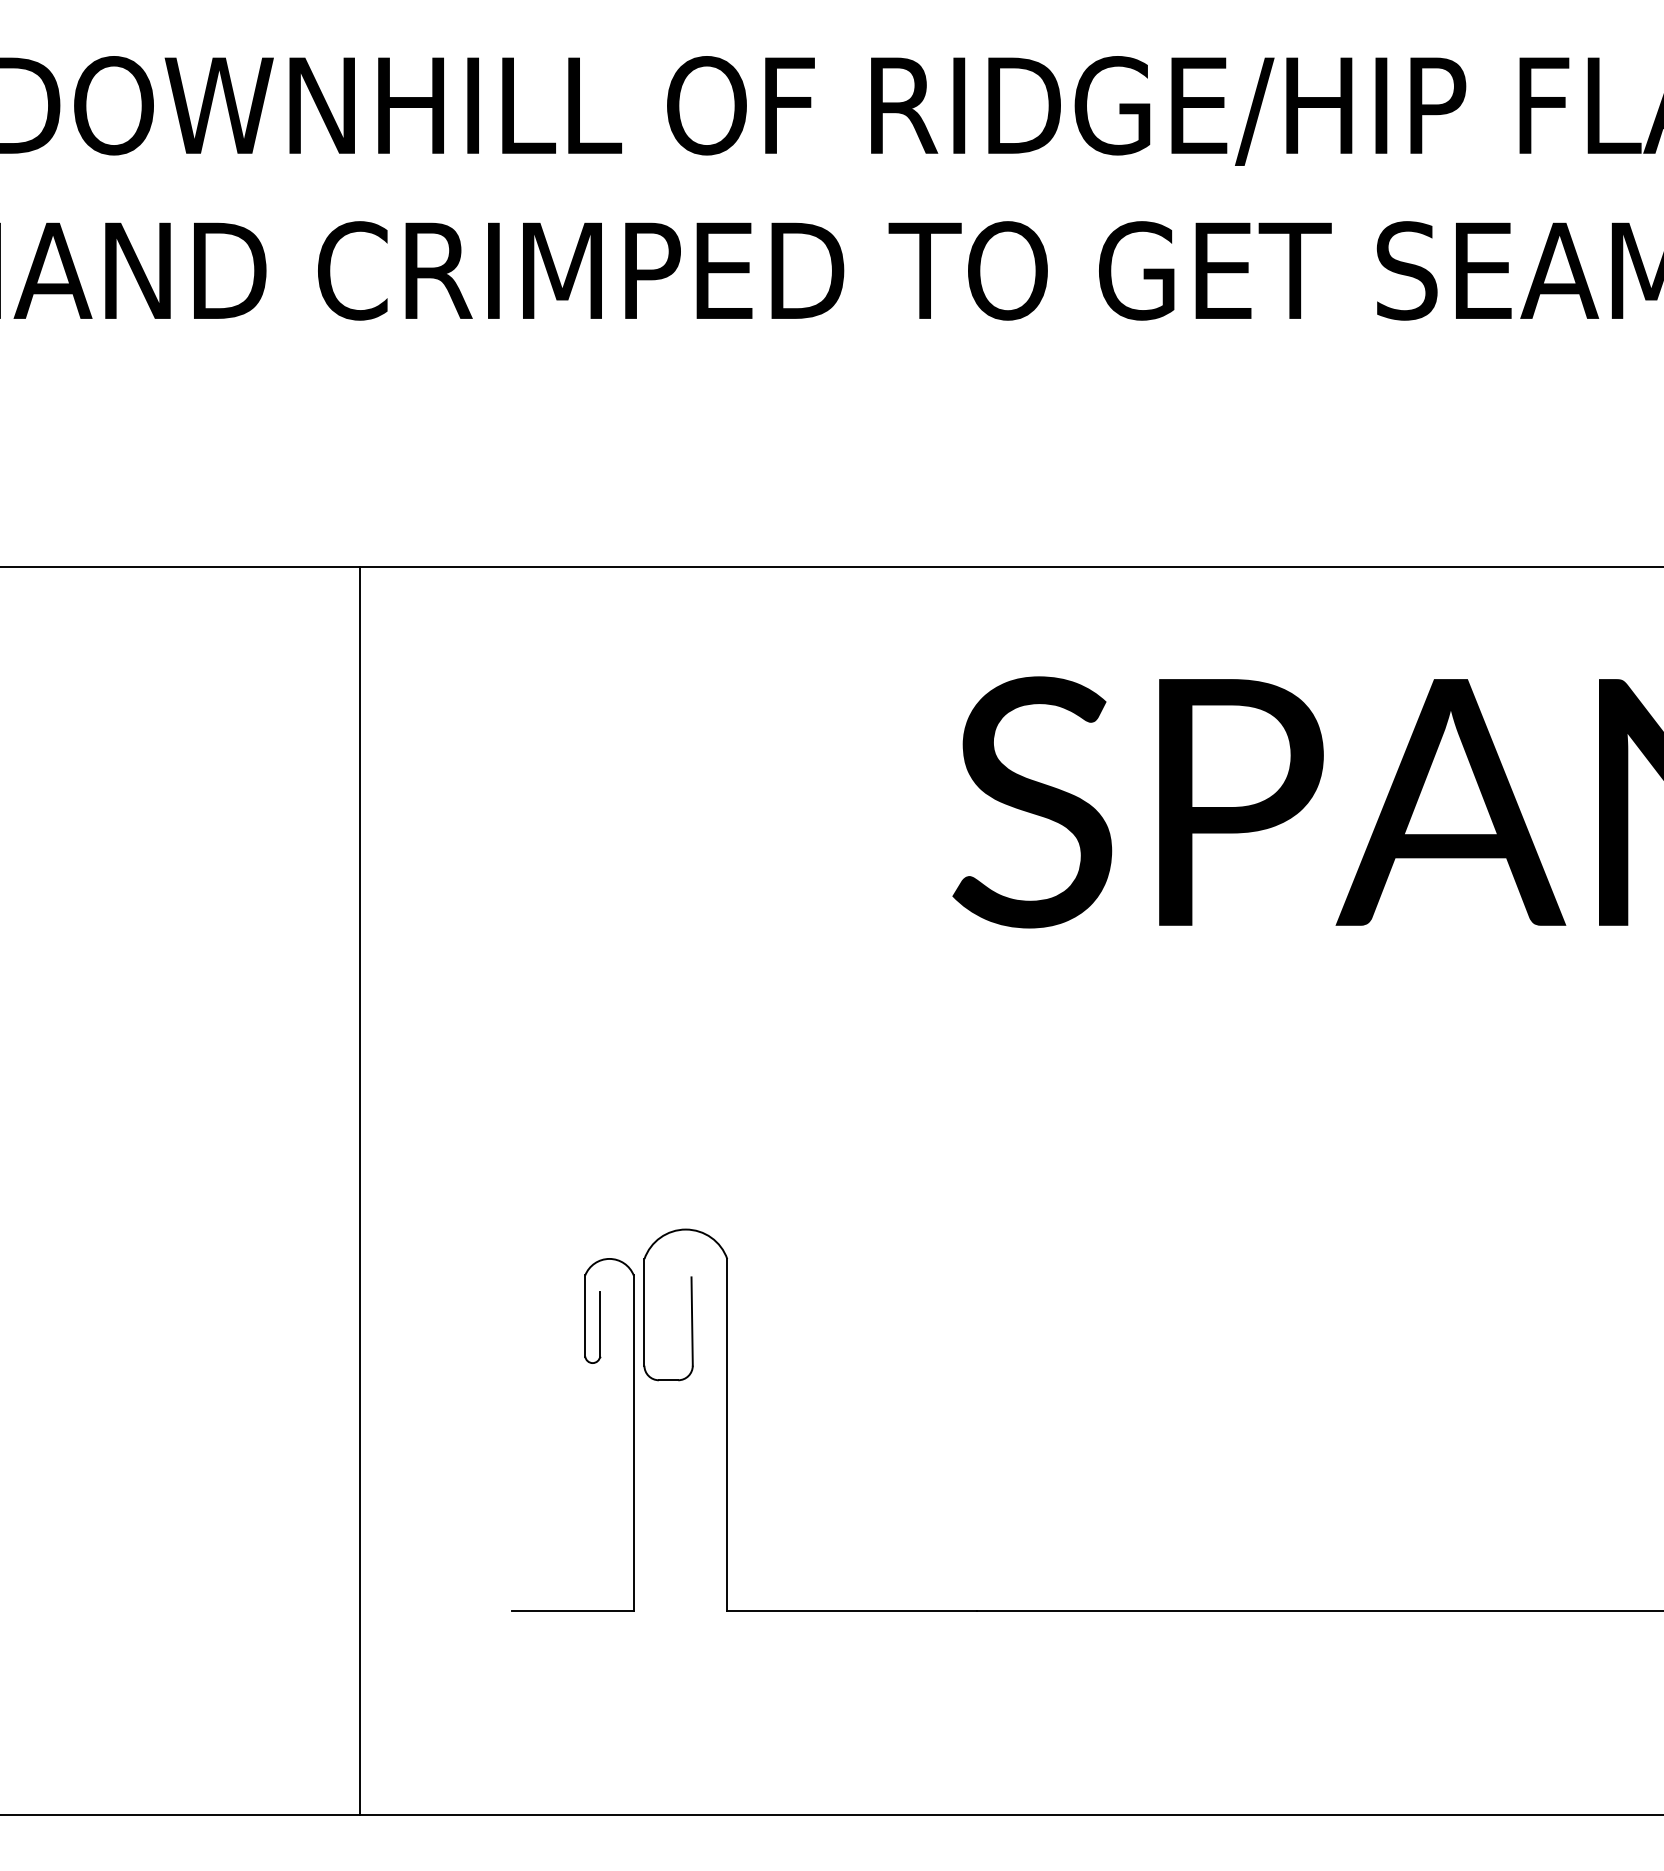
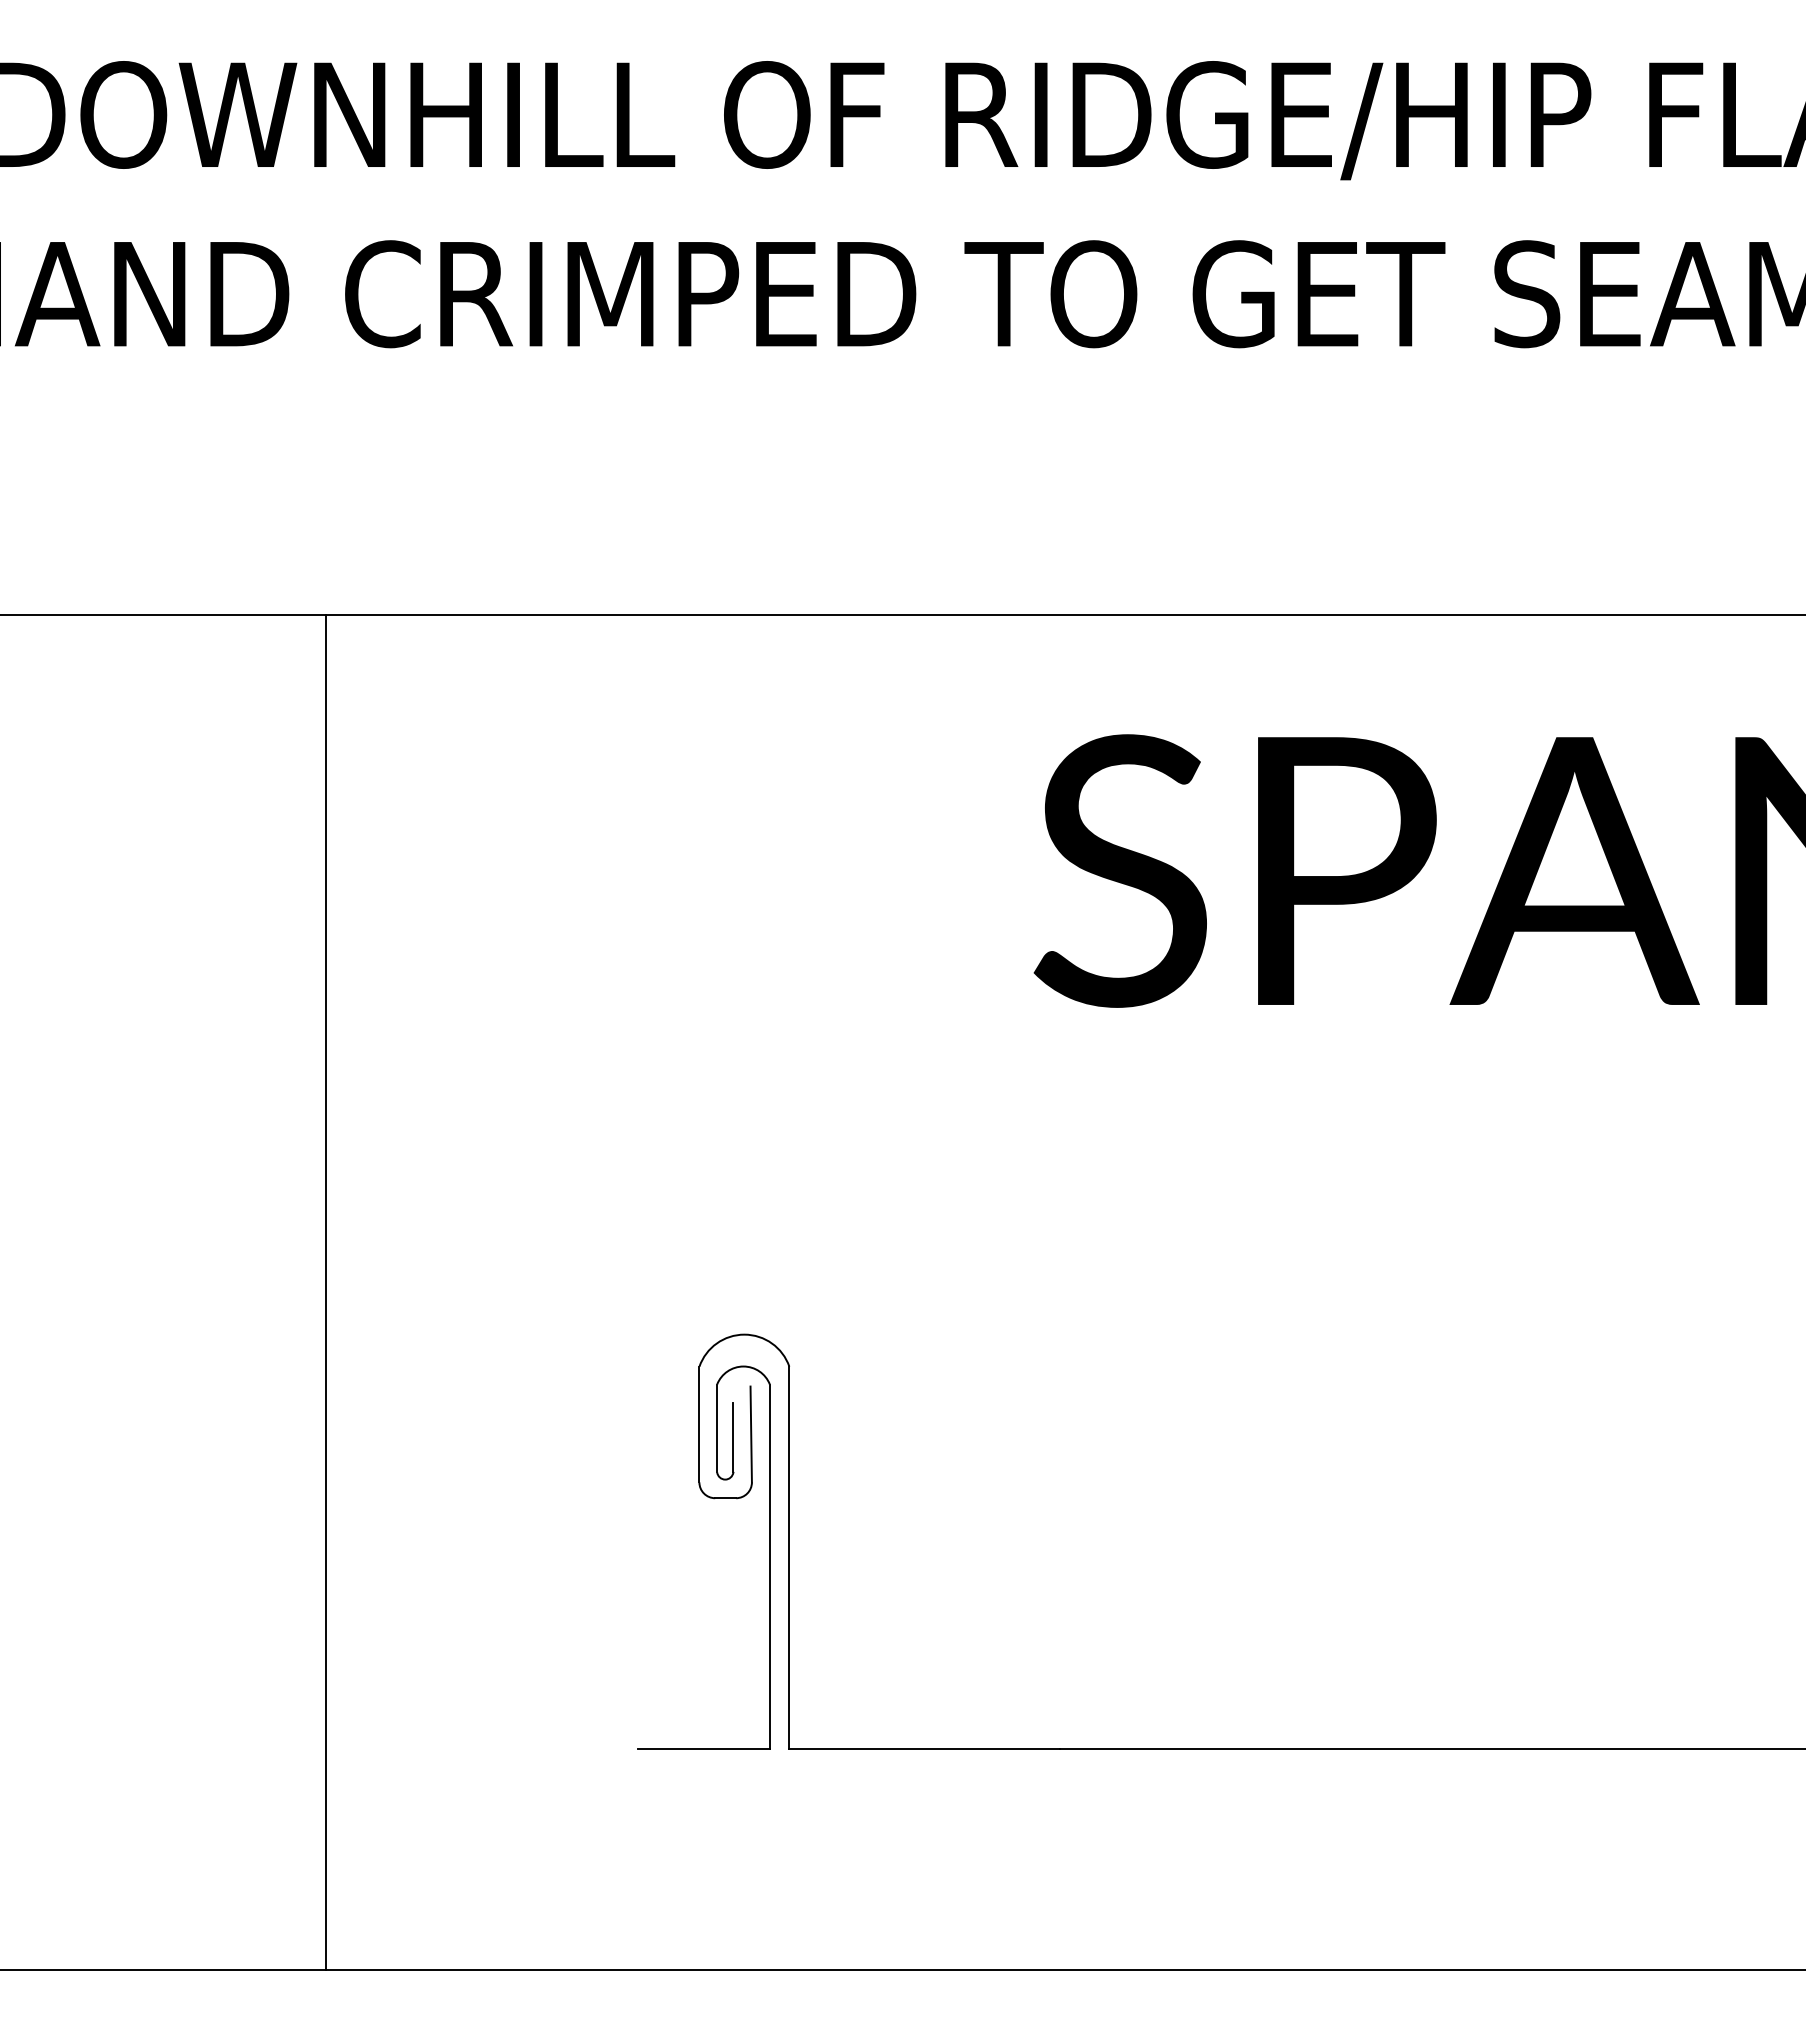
line: (360, 1190) -> (326, 1292), moved
part: (633, 1434) -> (769, 1557), moved

